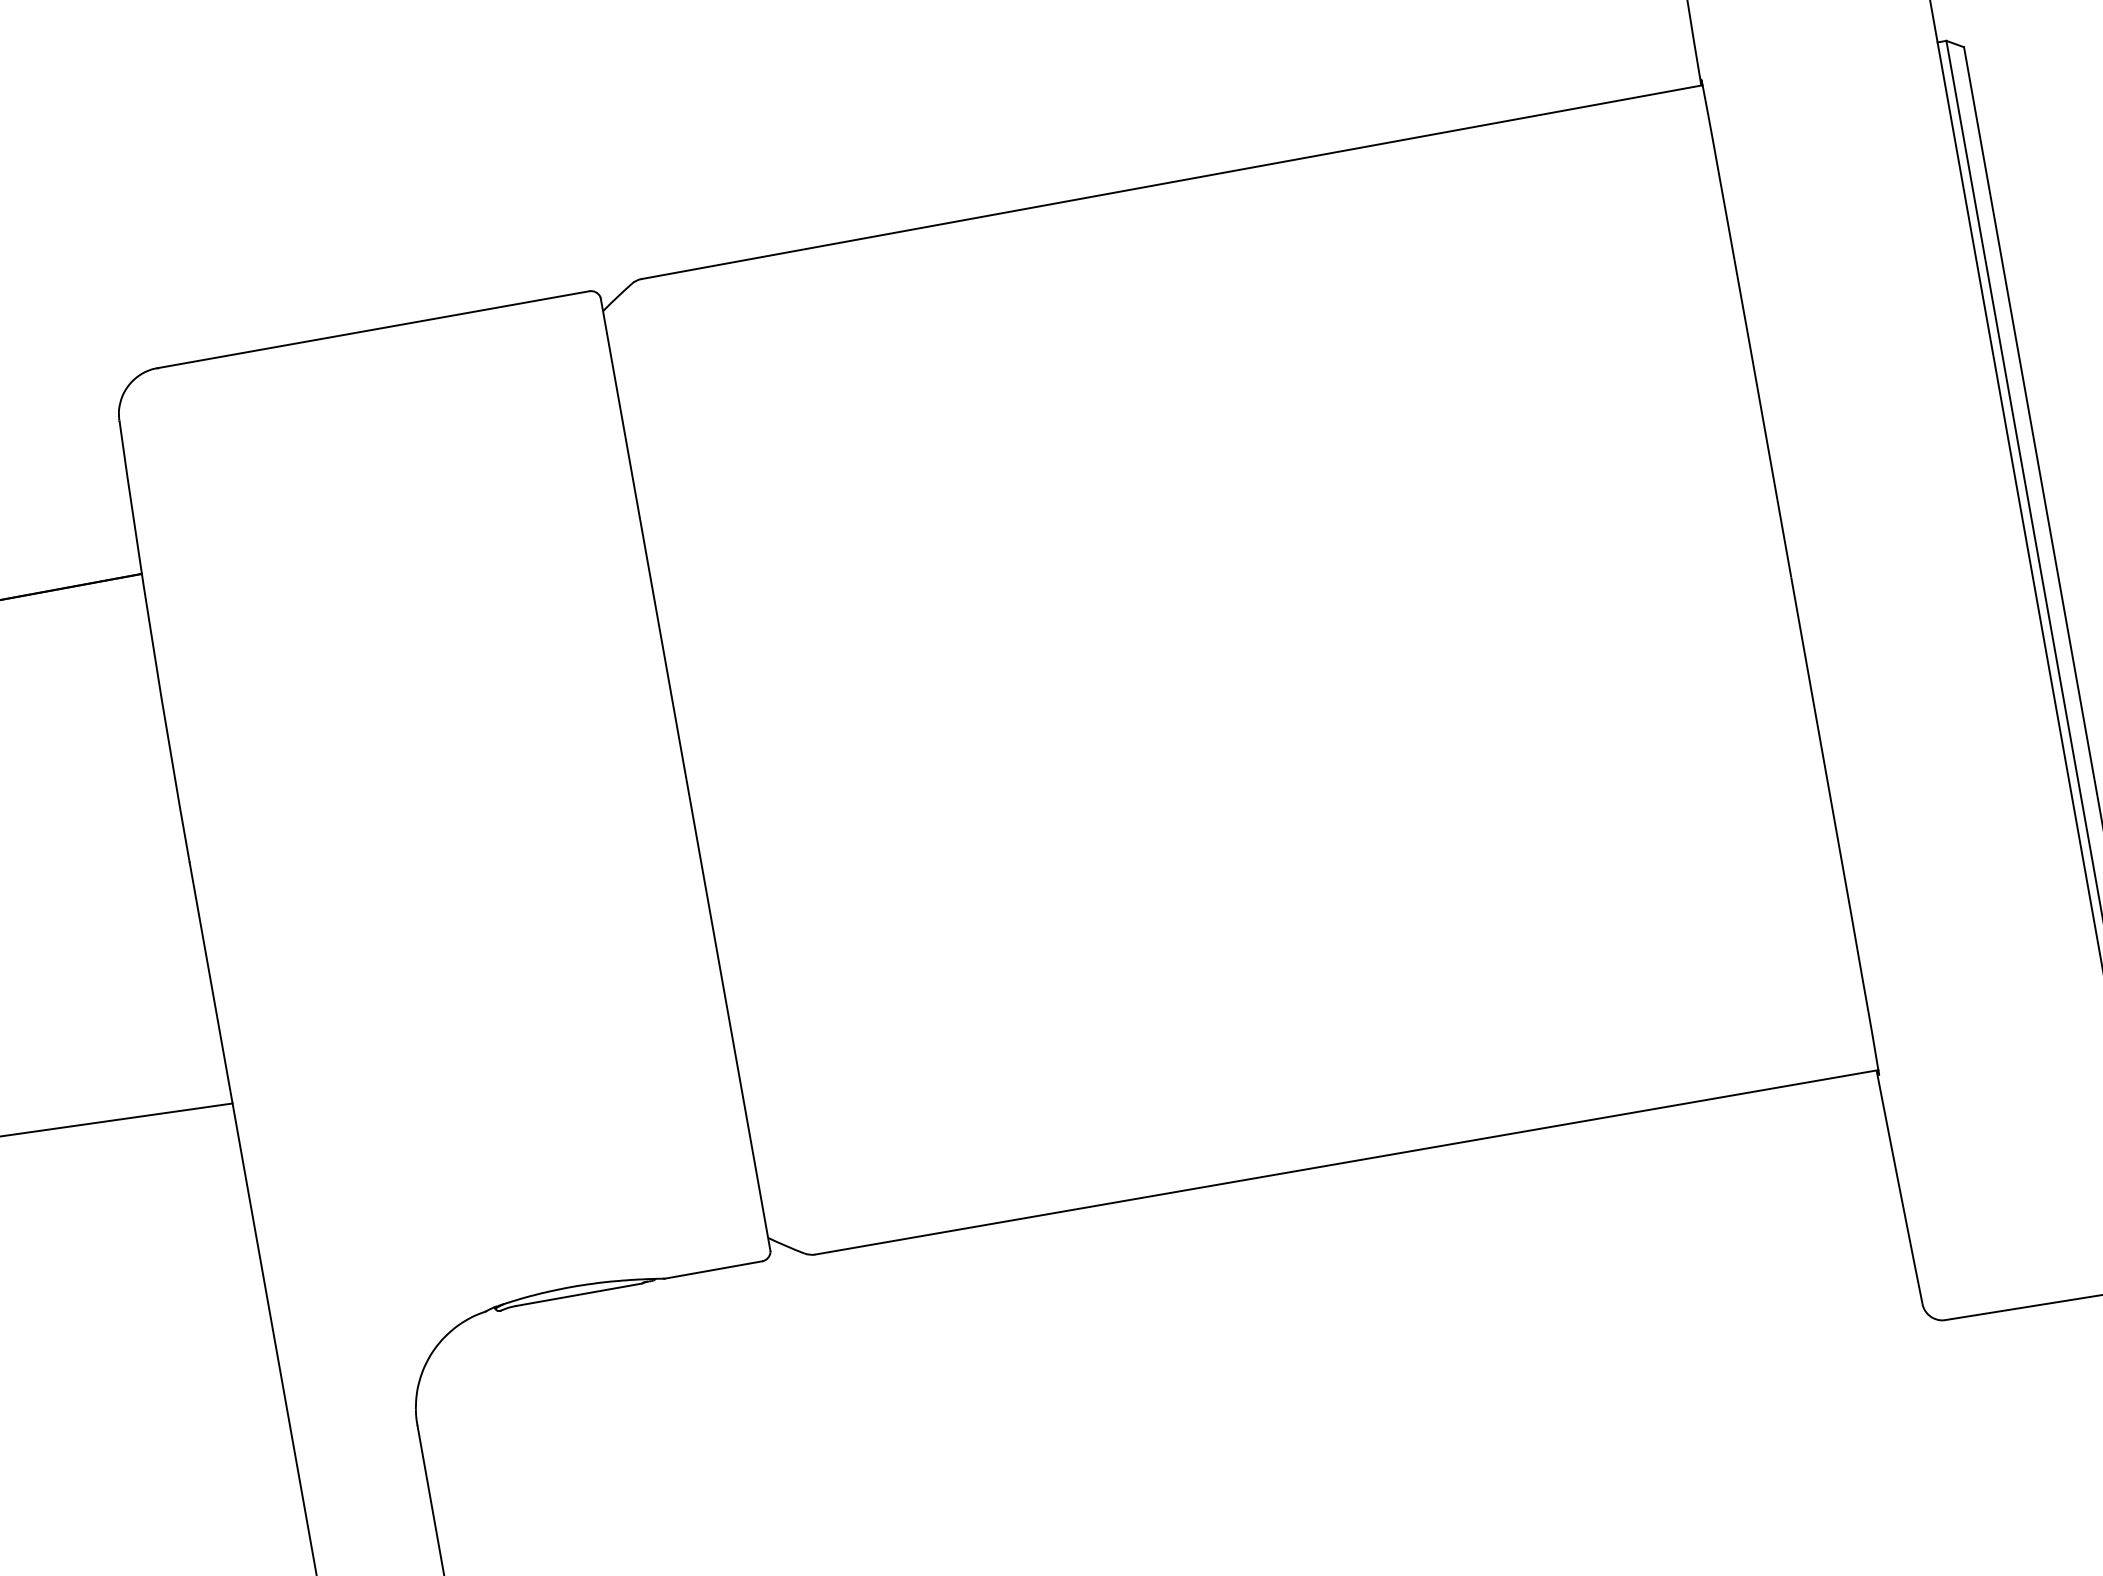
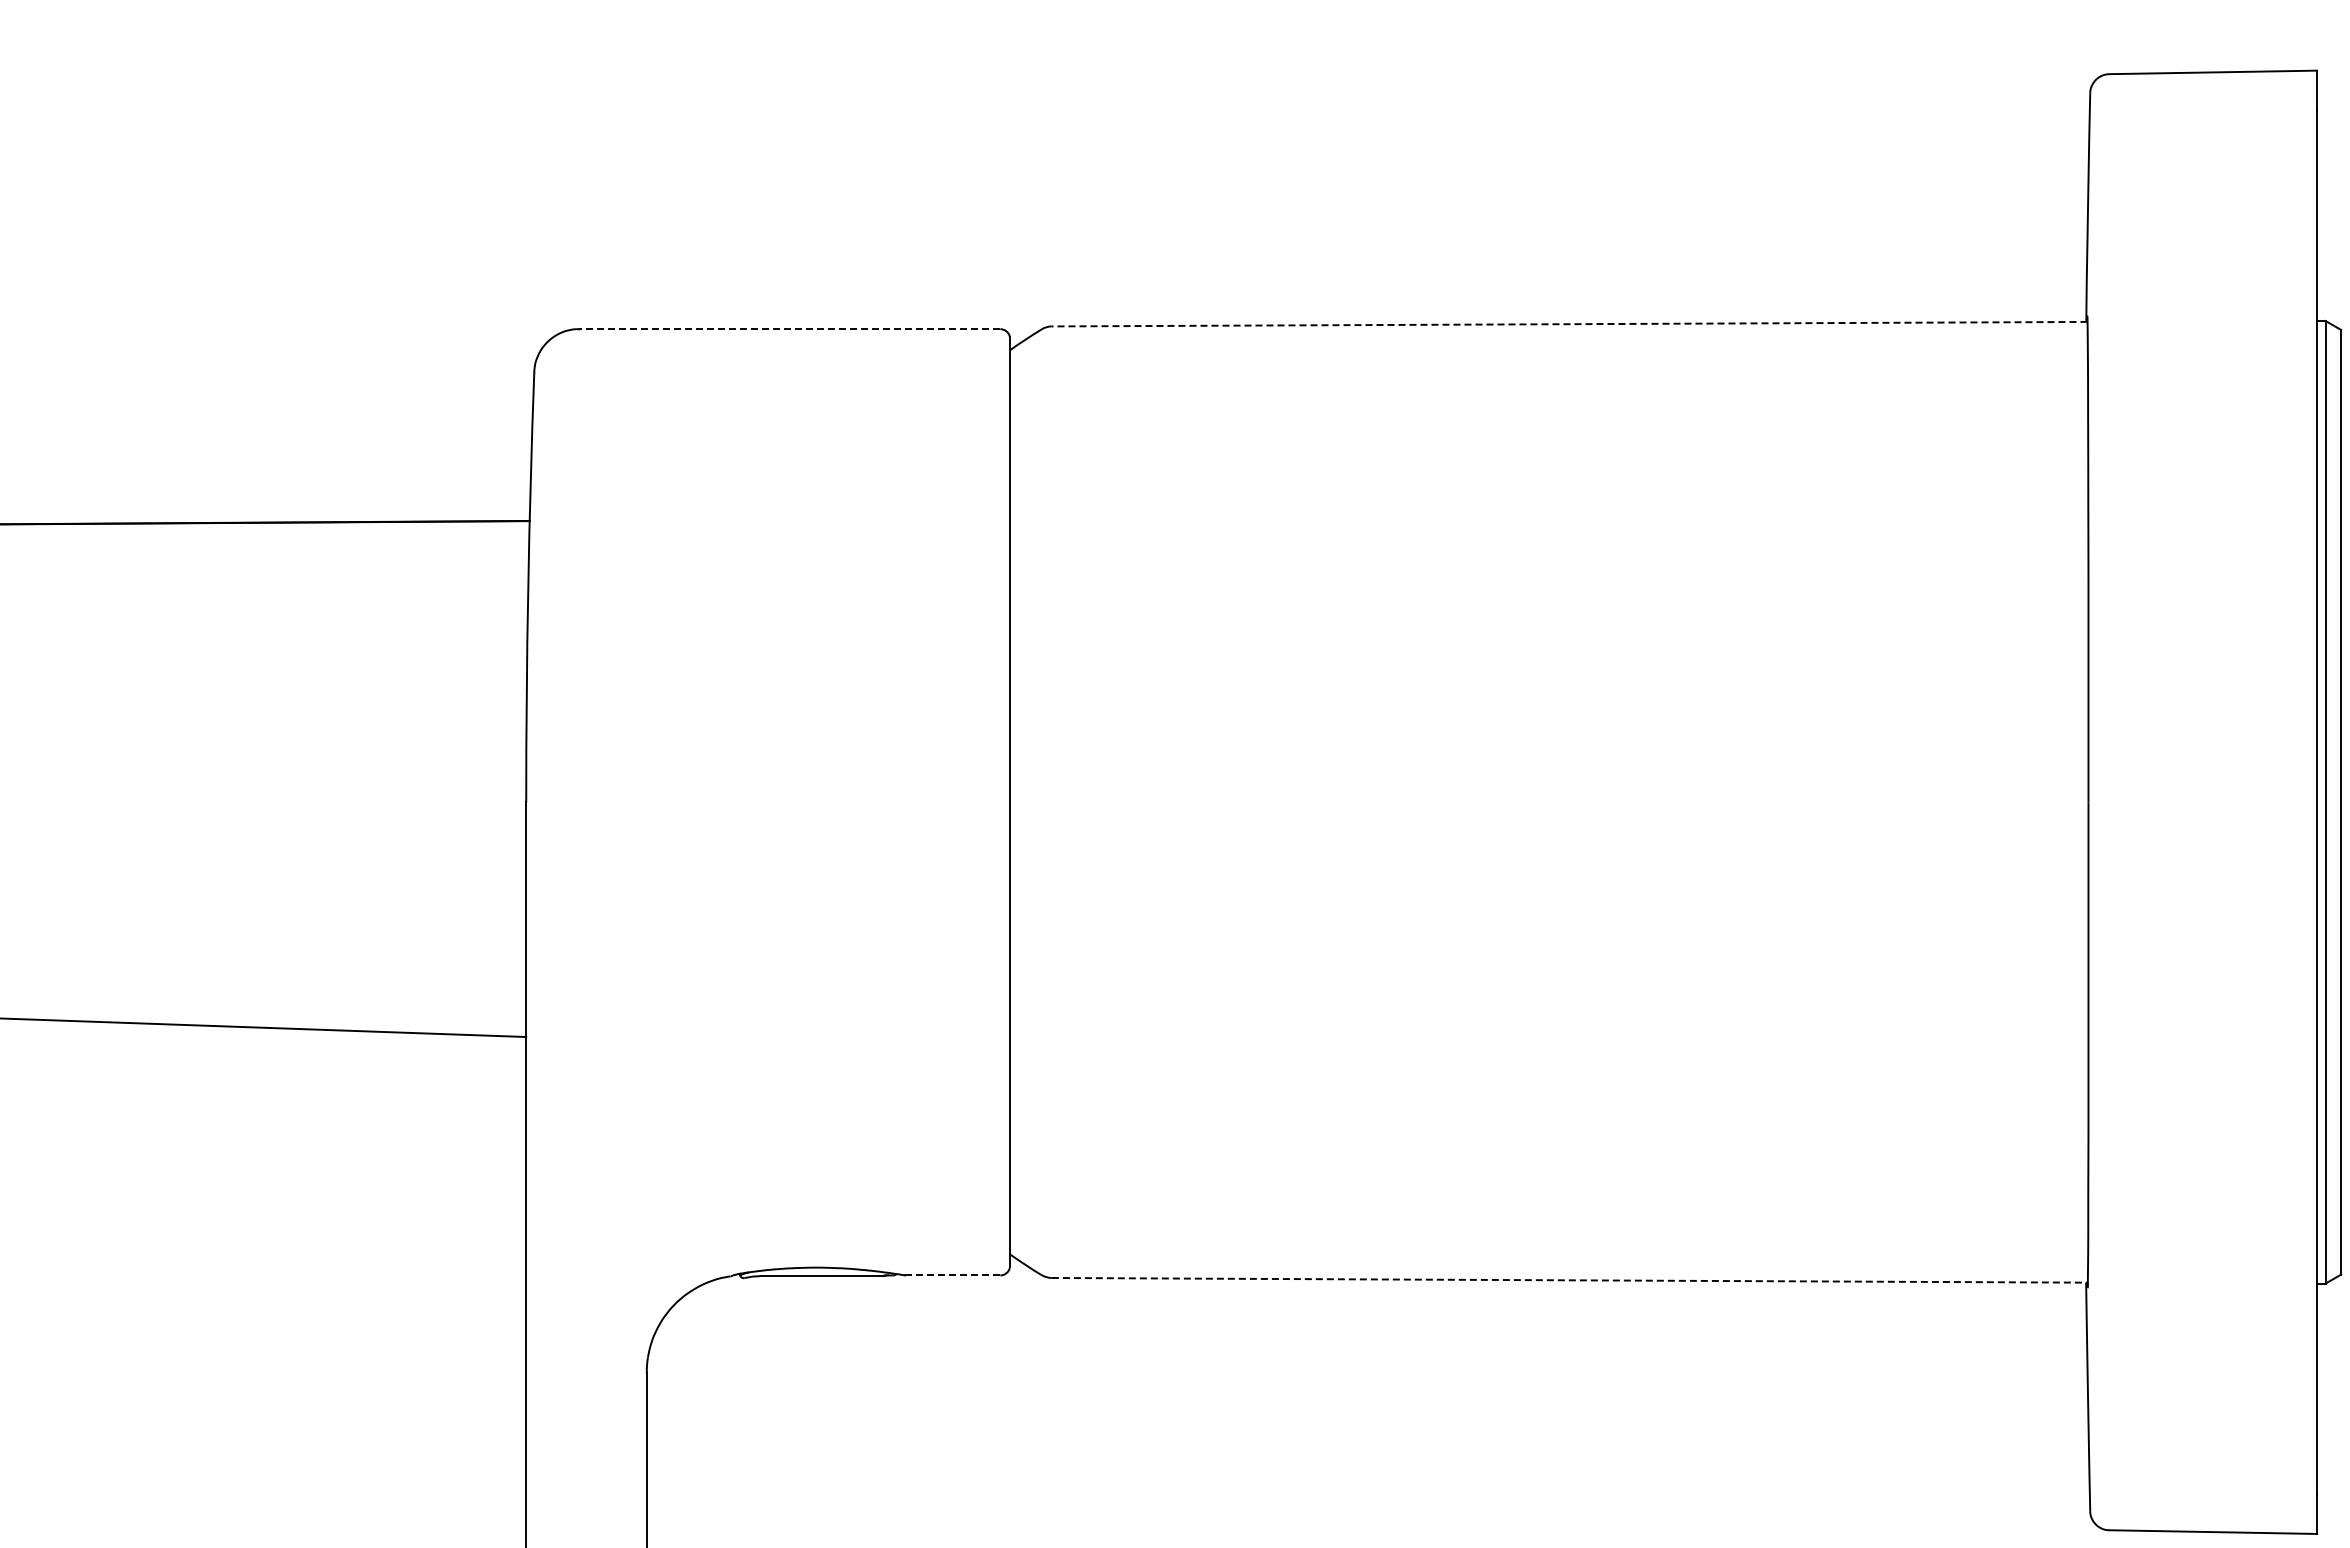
line: (1171, 182) -> (1569, 324), solid -> dashed
line: (373, 330) -> (789, 329), solid -> dashed
line: (1347, 1162) -> (1570, 1280), solid -> dashed
line: (713, 1270) -> (952, 1275), solid -> dashed

